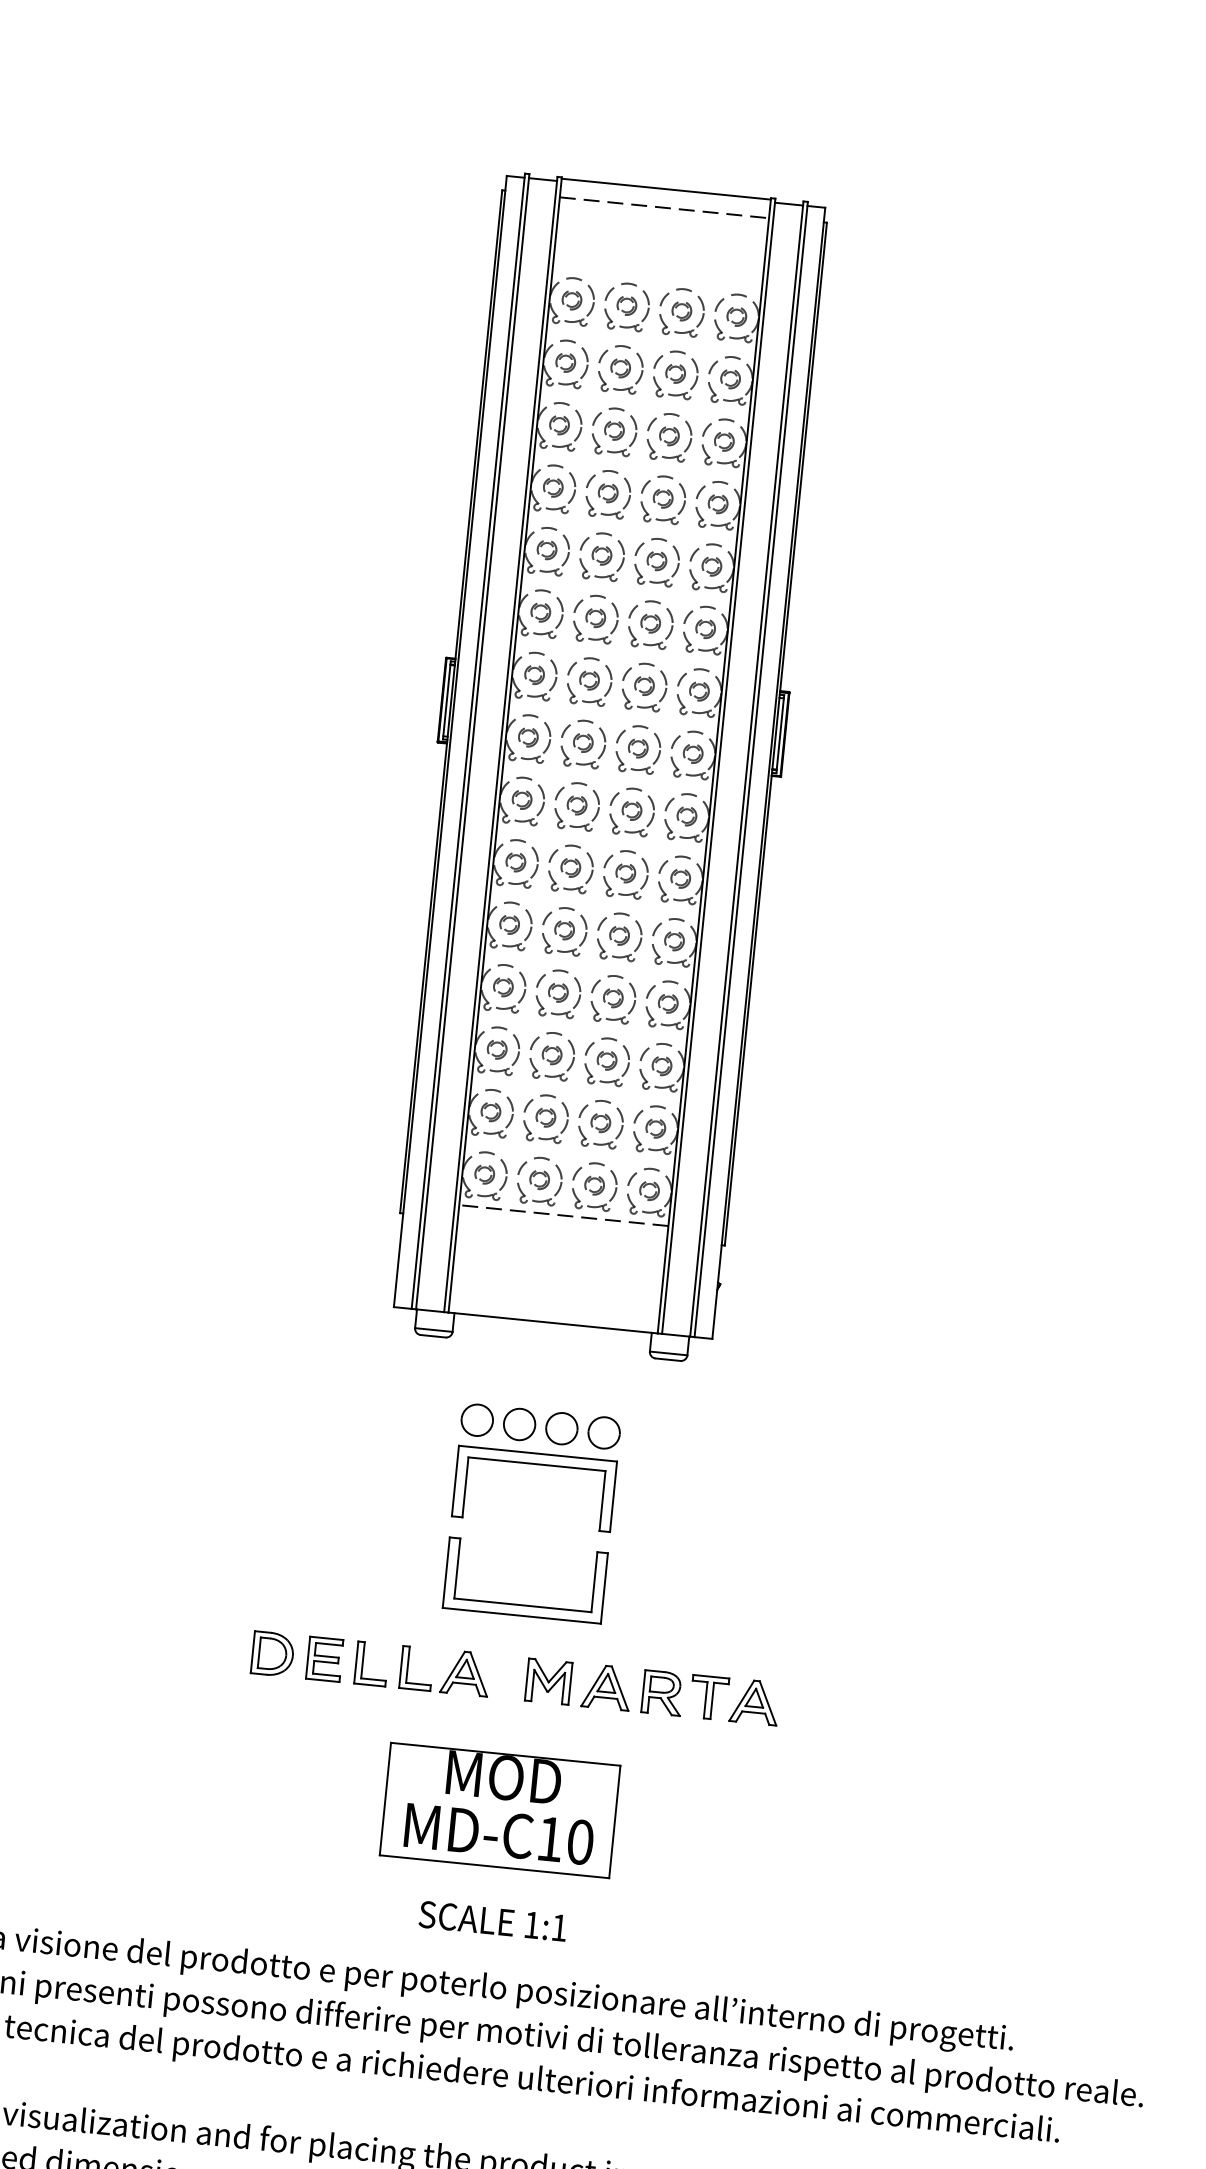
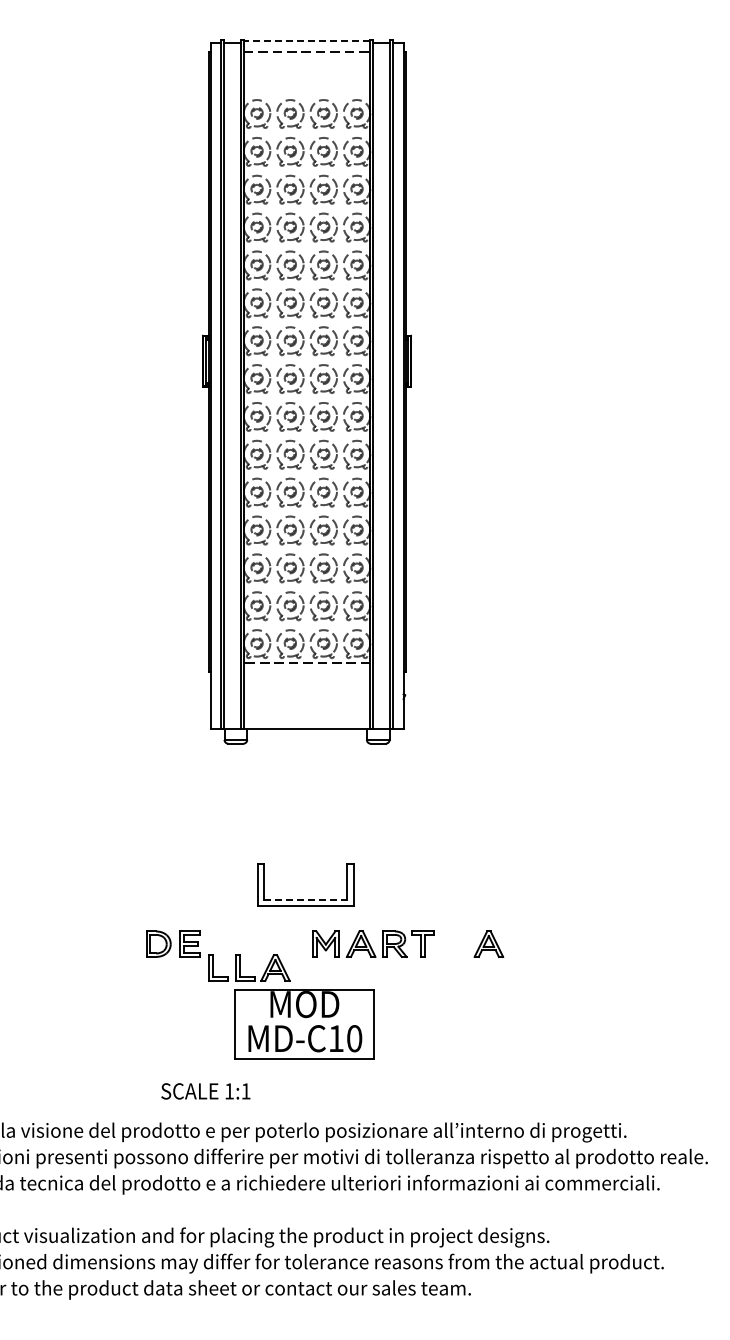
line: (665, 189) -> (306, 41), solid -> dashed
part: (536, 1467) -> (305, 816), removed
line: (522, 1604) -> (305, 899), solid -> dashed
part: (407, 1666) -> (240, 967), moved
part: (754, 1701) -> (488, 943), moved
text: (492, 1921) -> (205, 1091), moved

